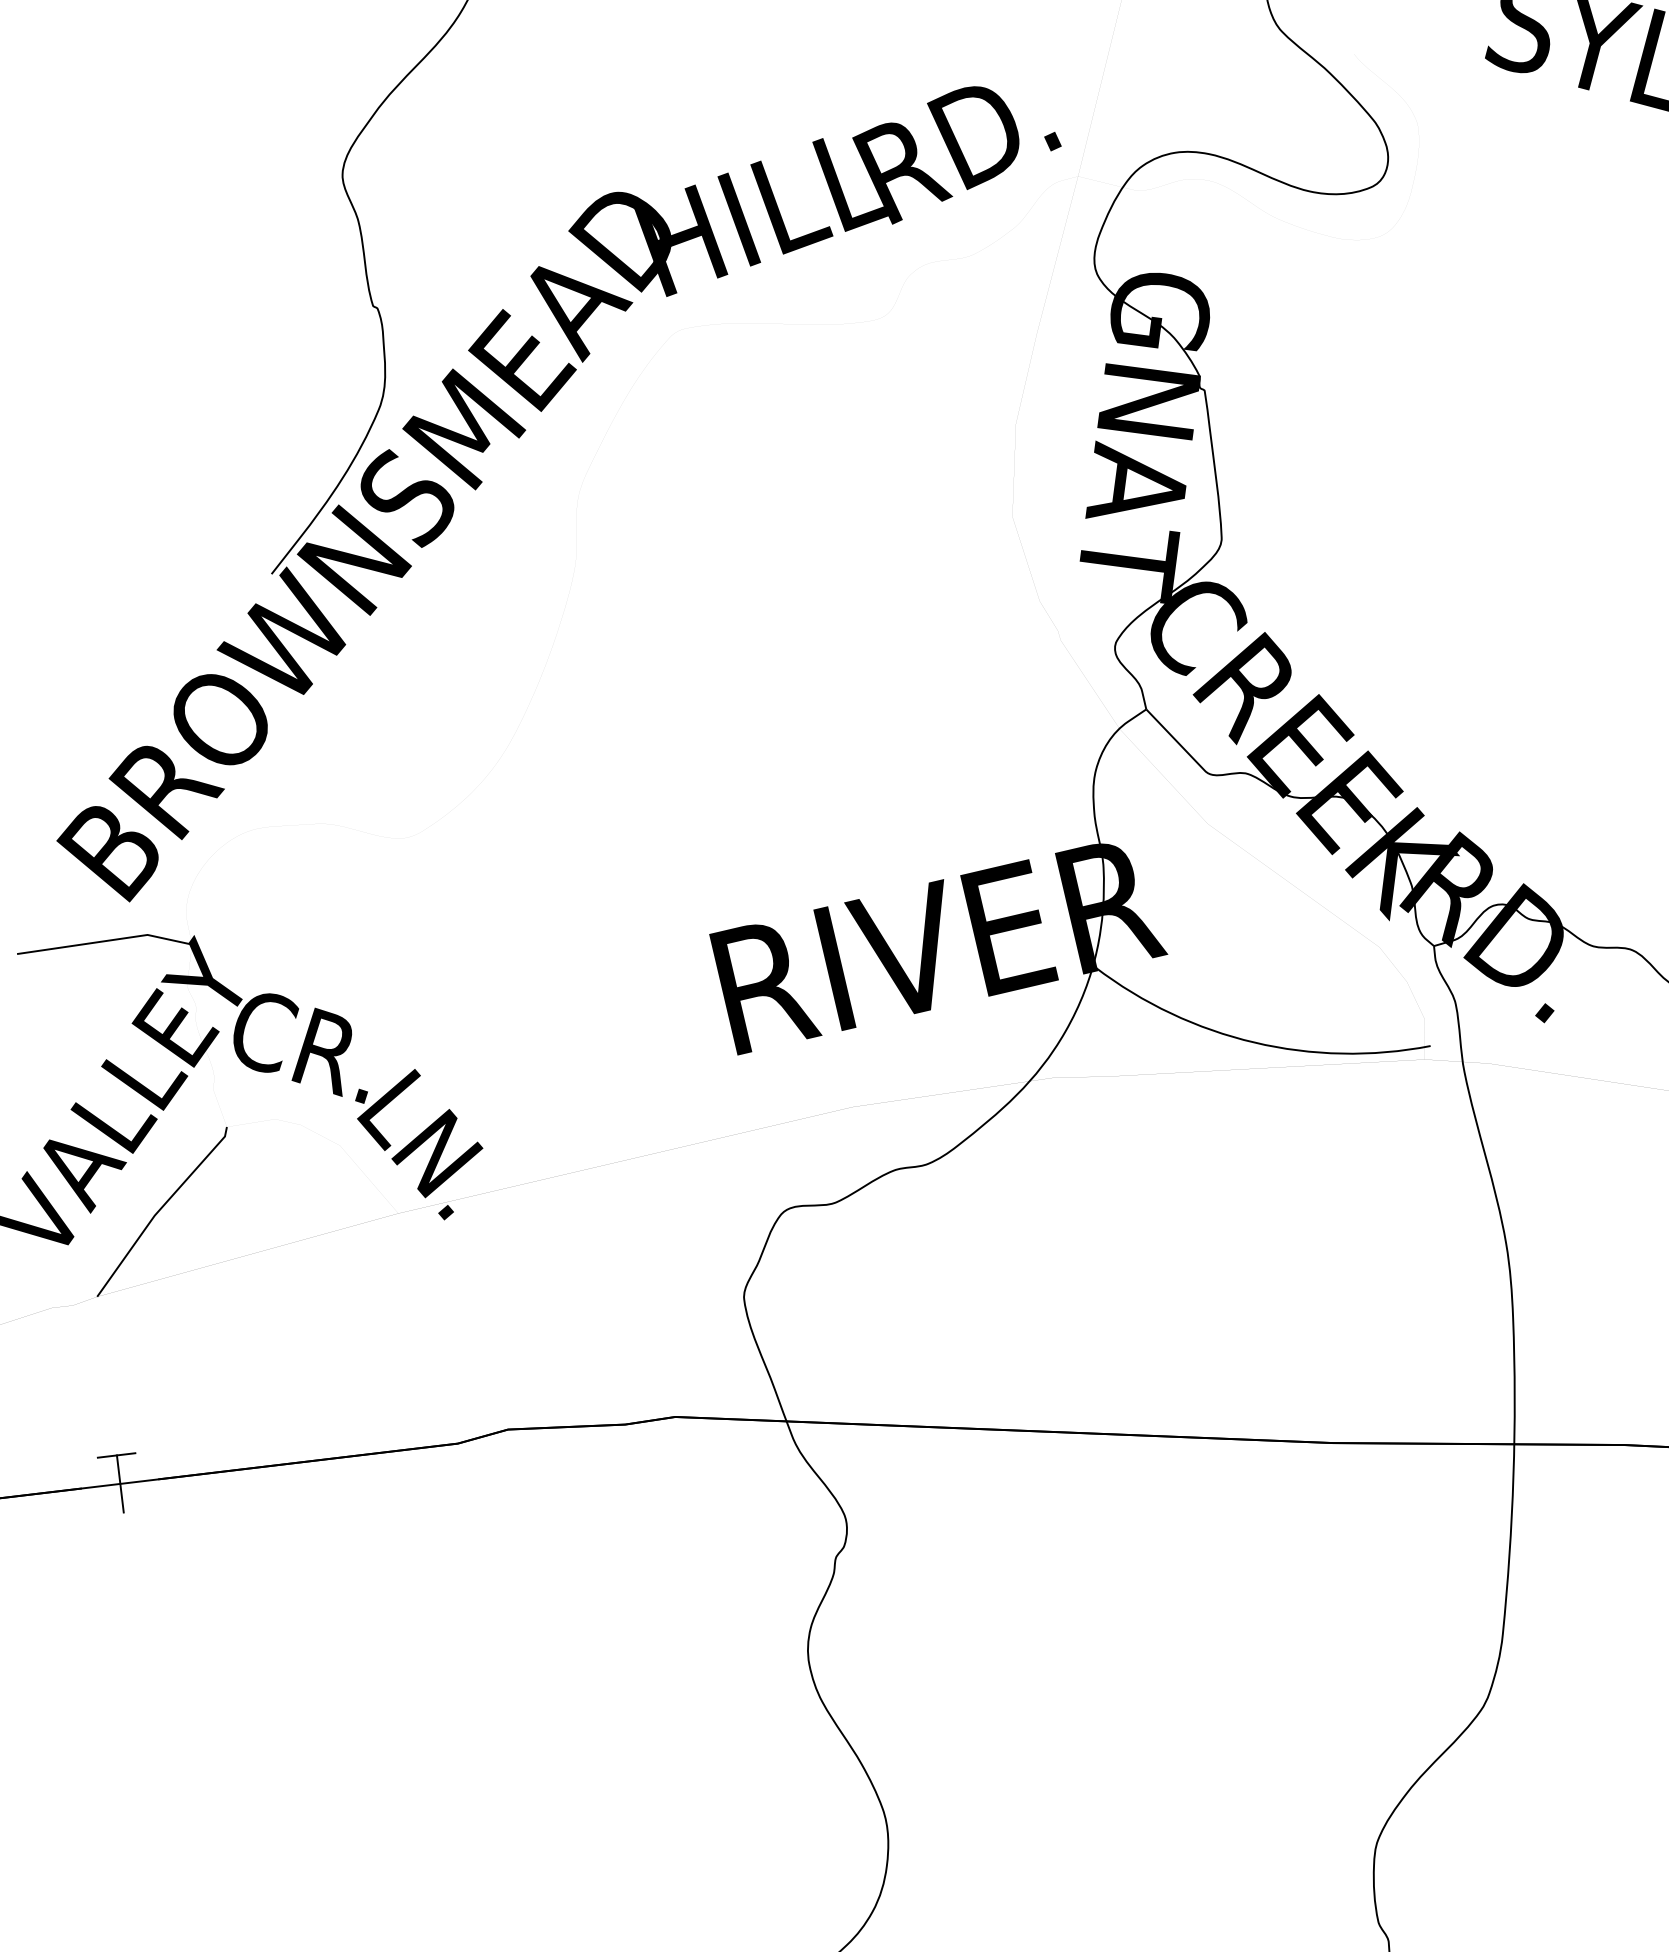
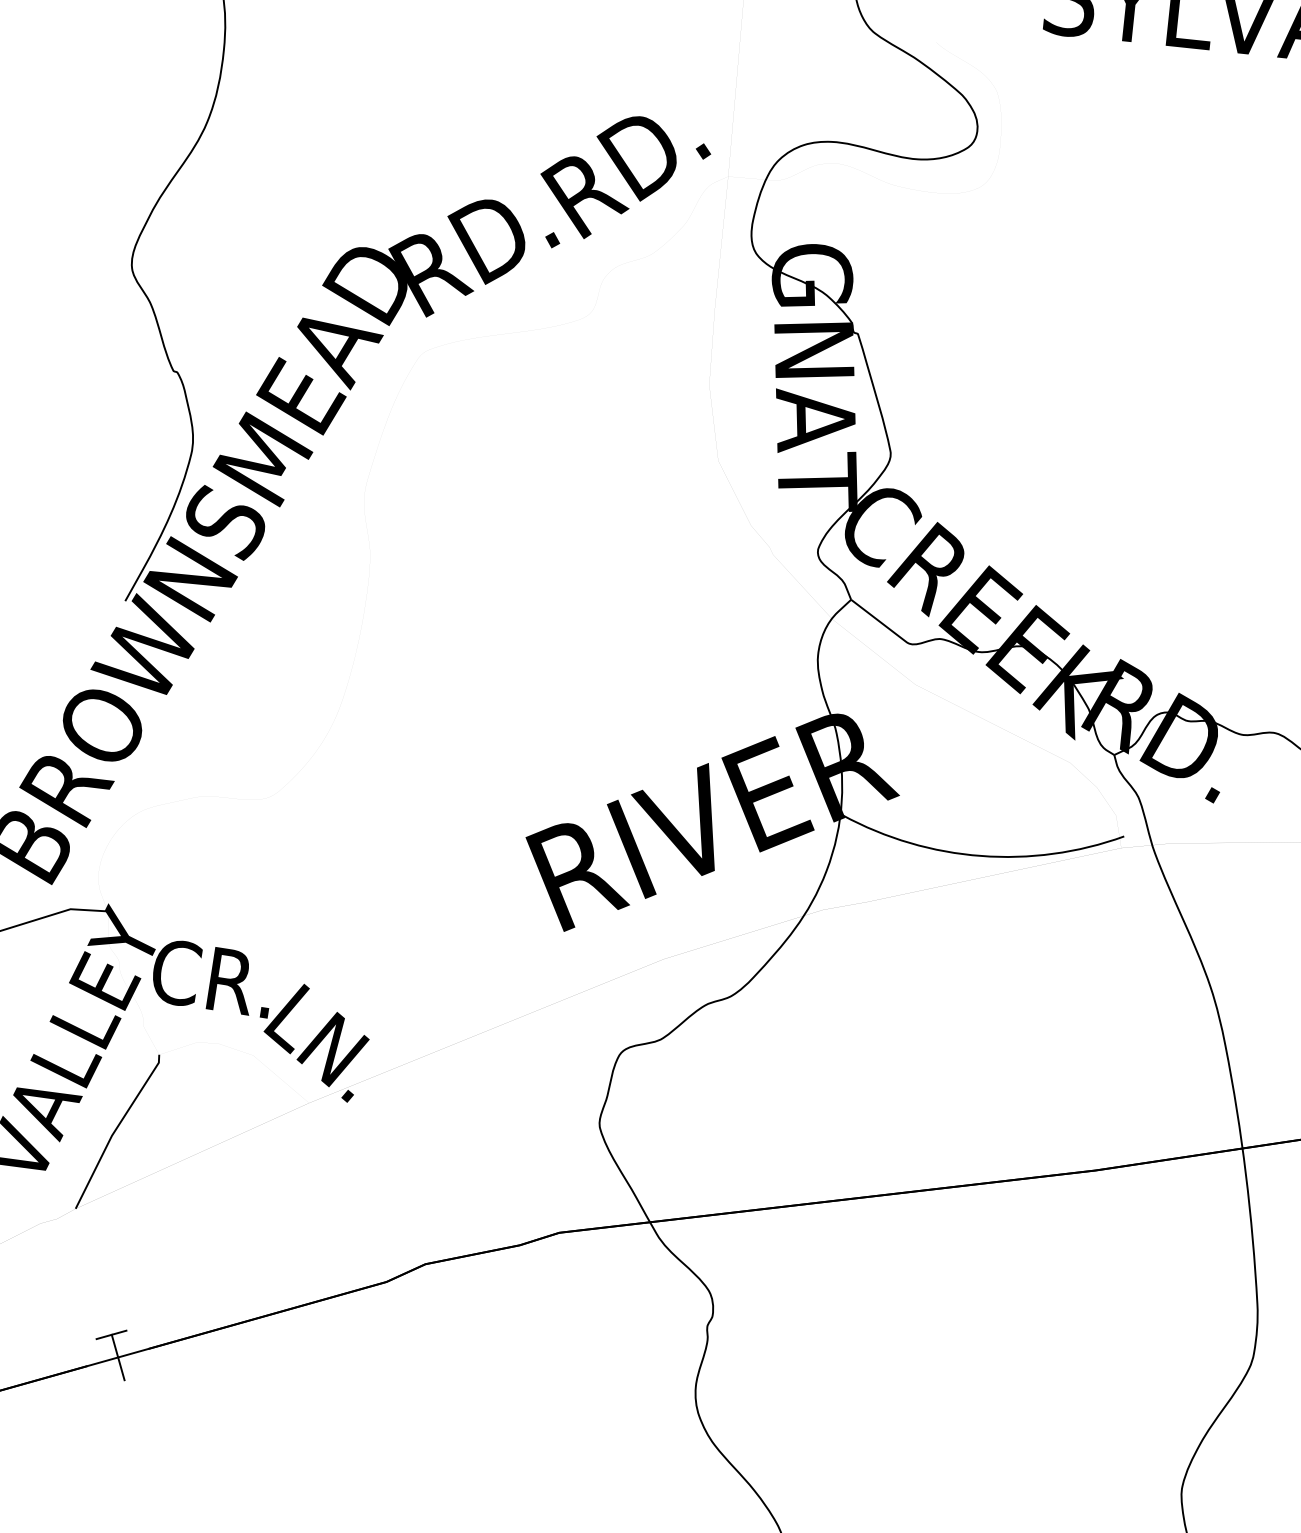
text: (761, 217) -> (476, 250), HILL -> RD.

